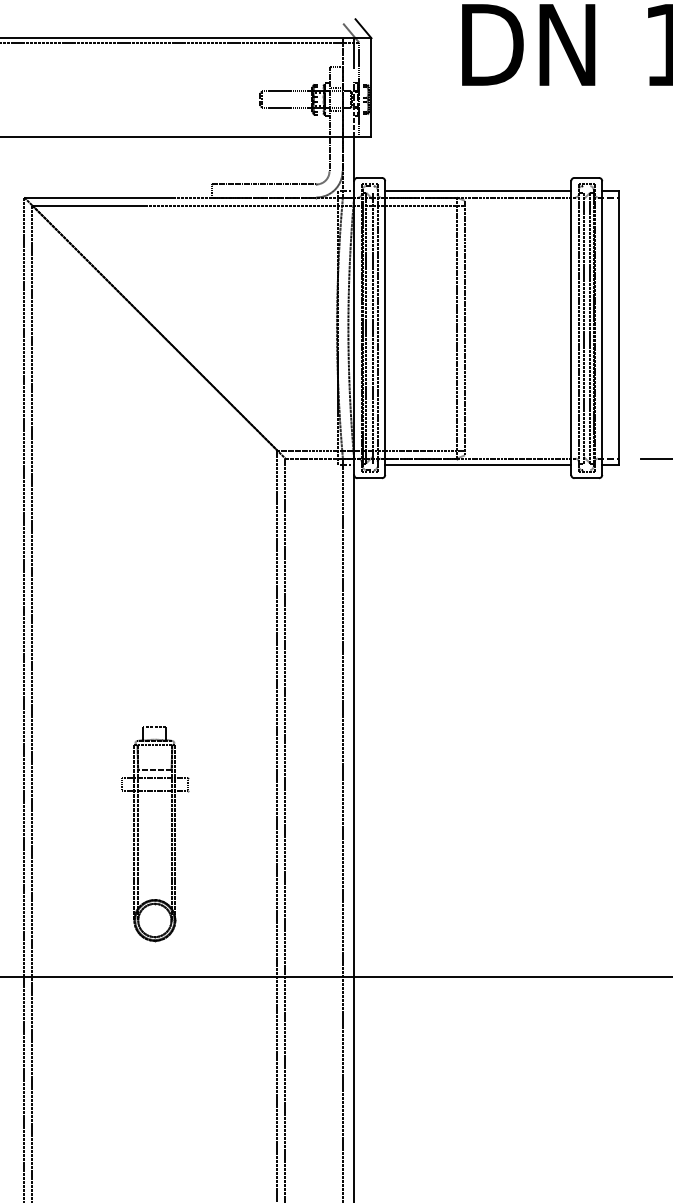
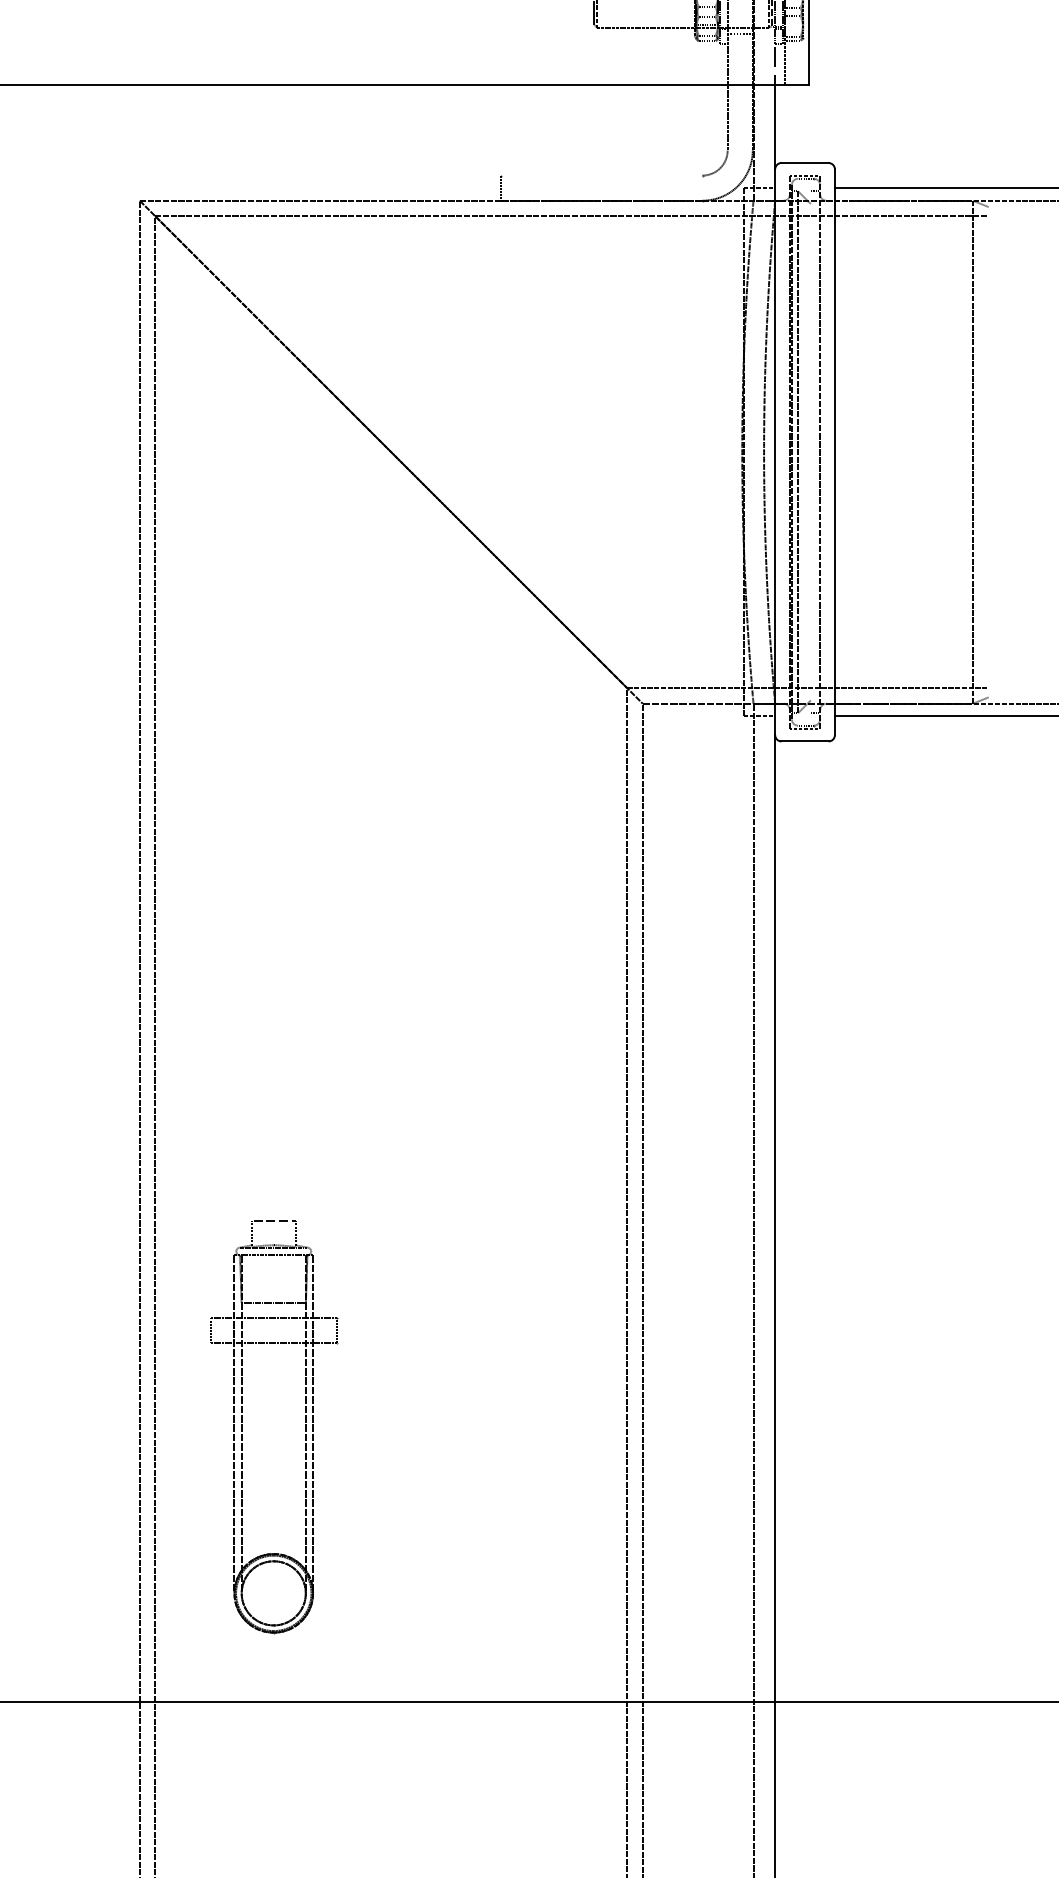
line: (264, 184) -> (602, 175), removed
line: (372, 327) -> (810, 451), removed
line: (464, 327) -> (987, 451), removed
part: (171, 834) -> (305, 1427), moved

